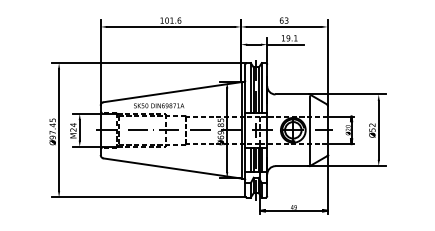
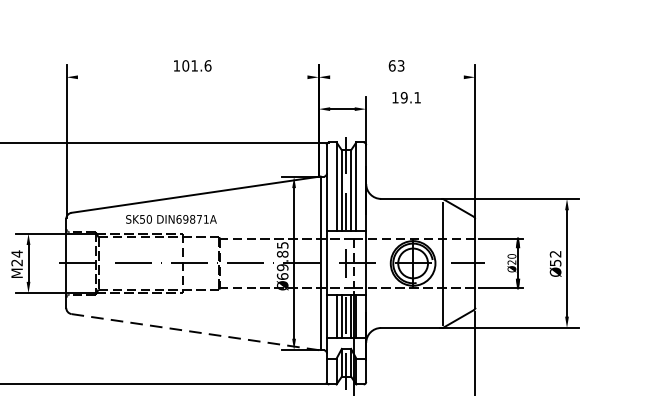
line: (170, 26) -> (191, 76), removed
line: (284, 26) -> (397, 76), removed
line: (285, 44) -> (399, 108), removed
line: (172, 168) -> (195, 332), solid -> dashed

